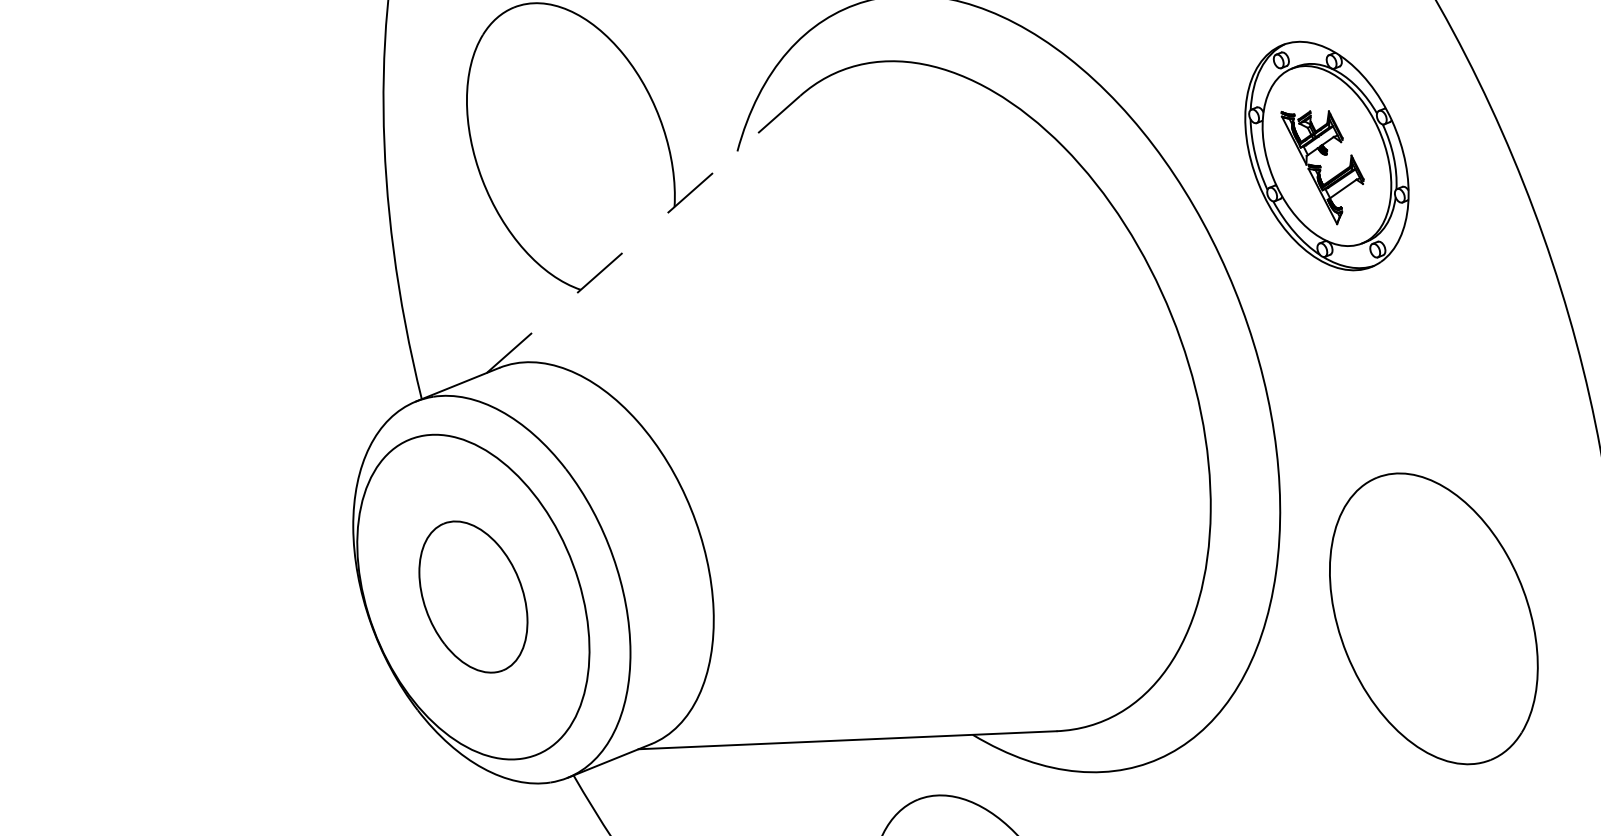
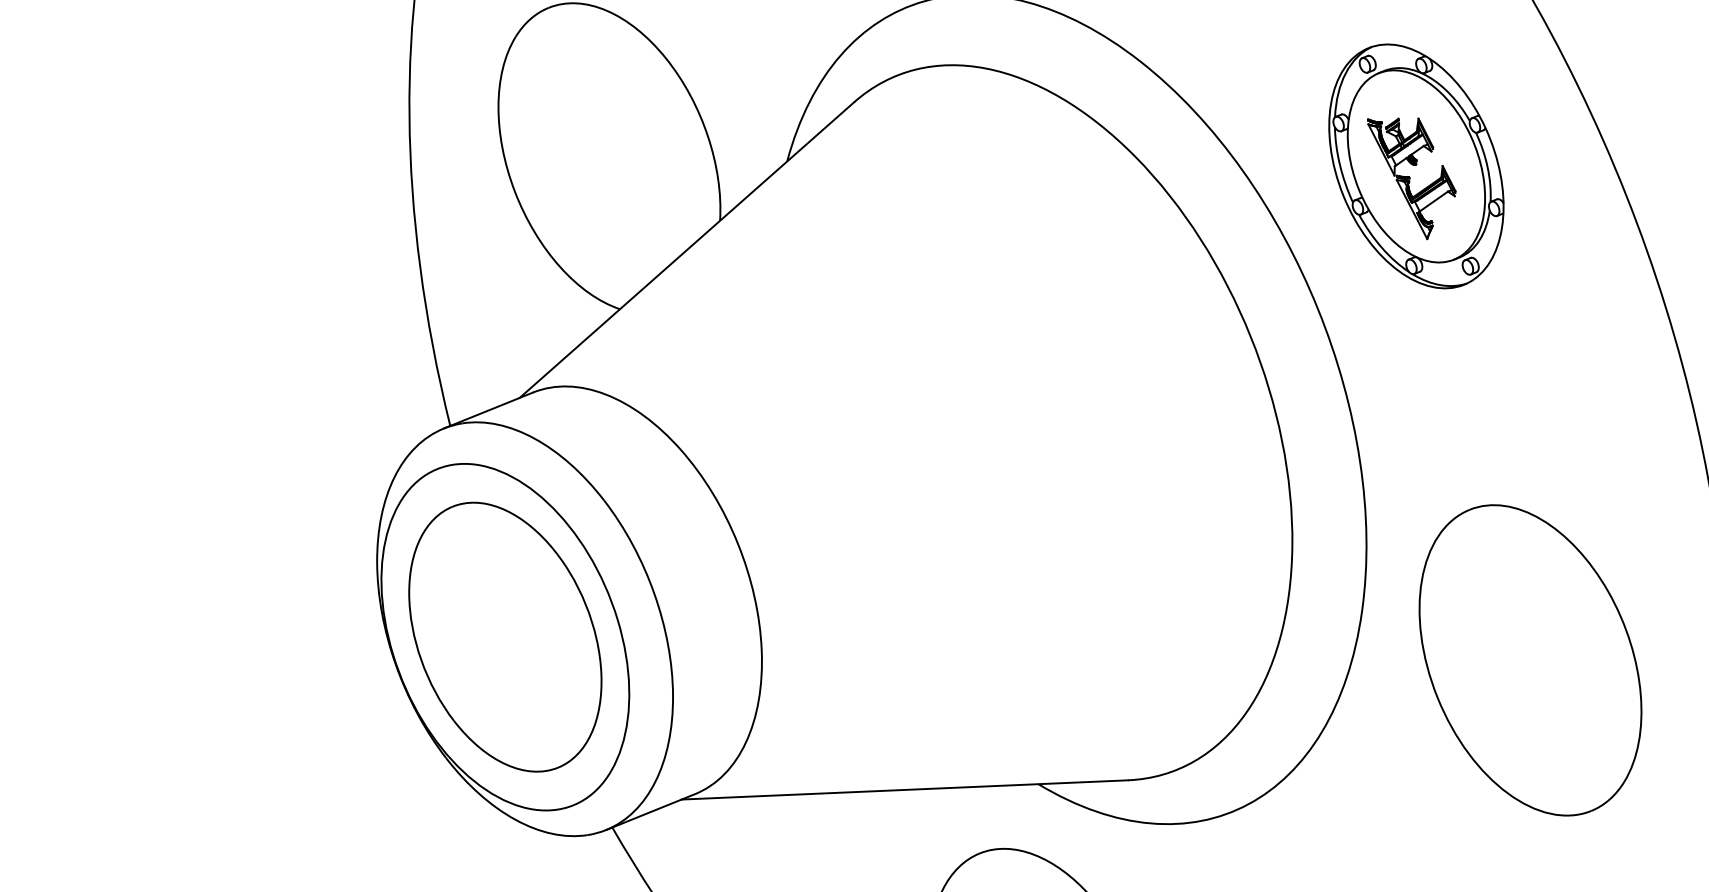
line: (644, 233) -> (687, 249), dashed -> solid
part: (473, 596) -> (505, 636), size x1.67

